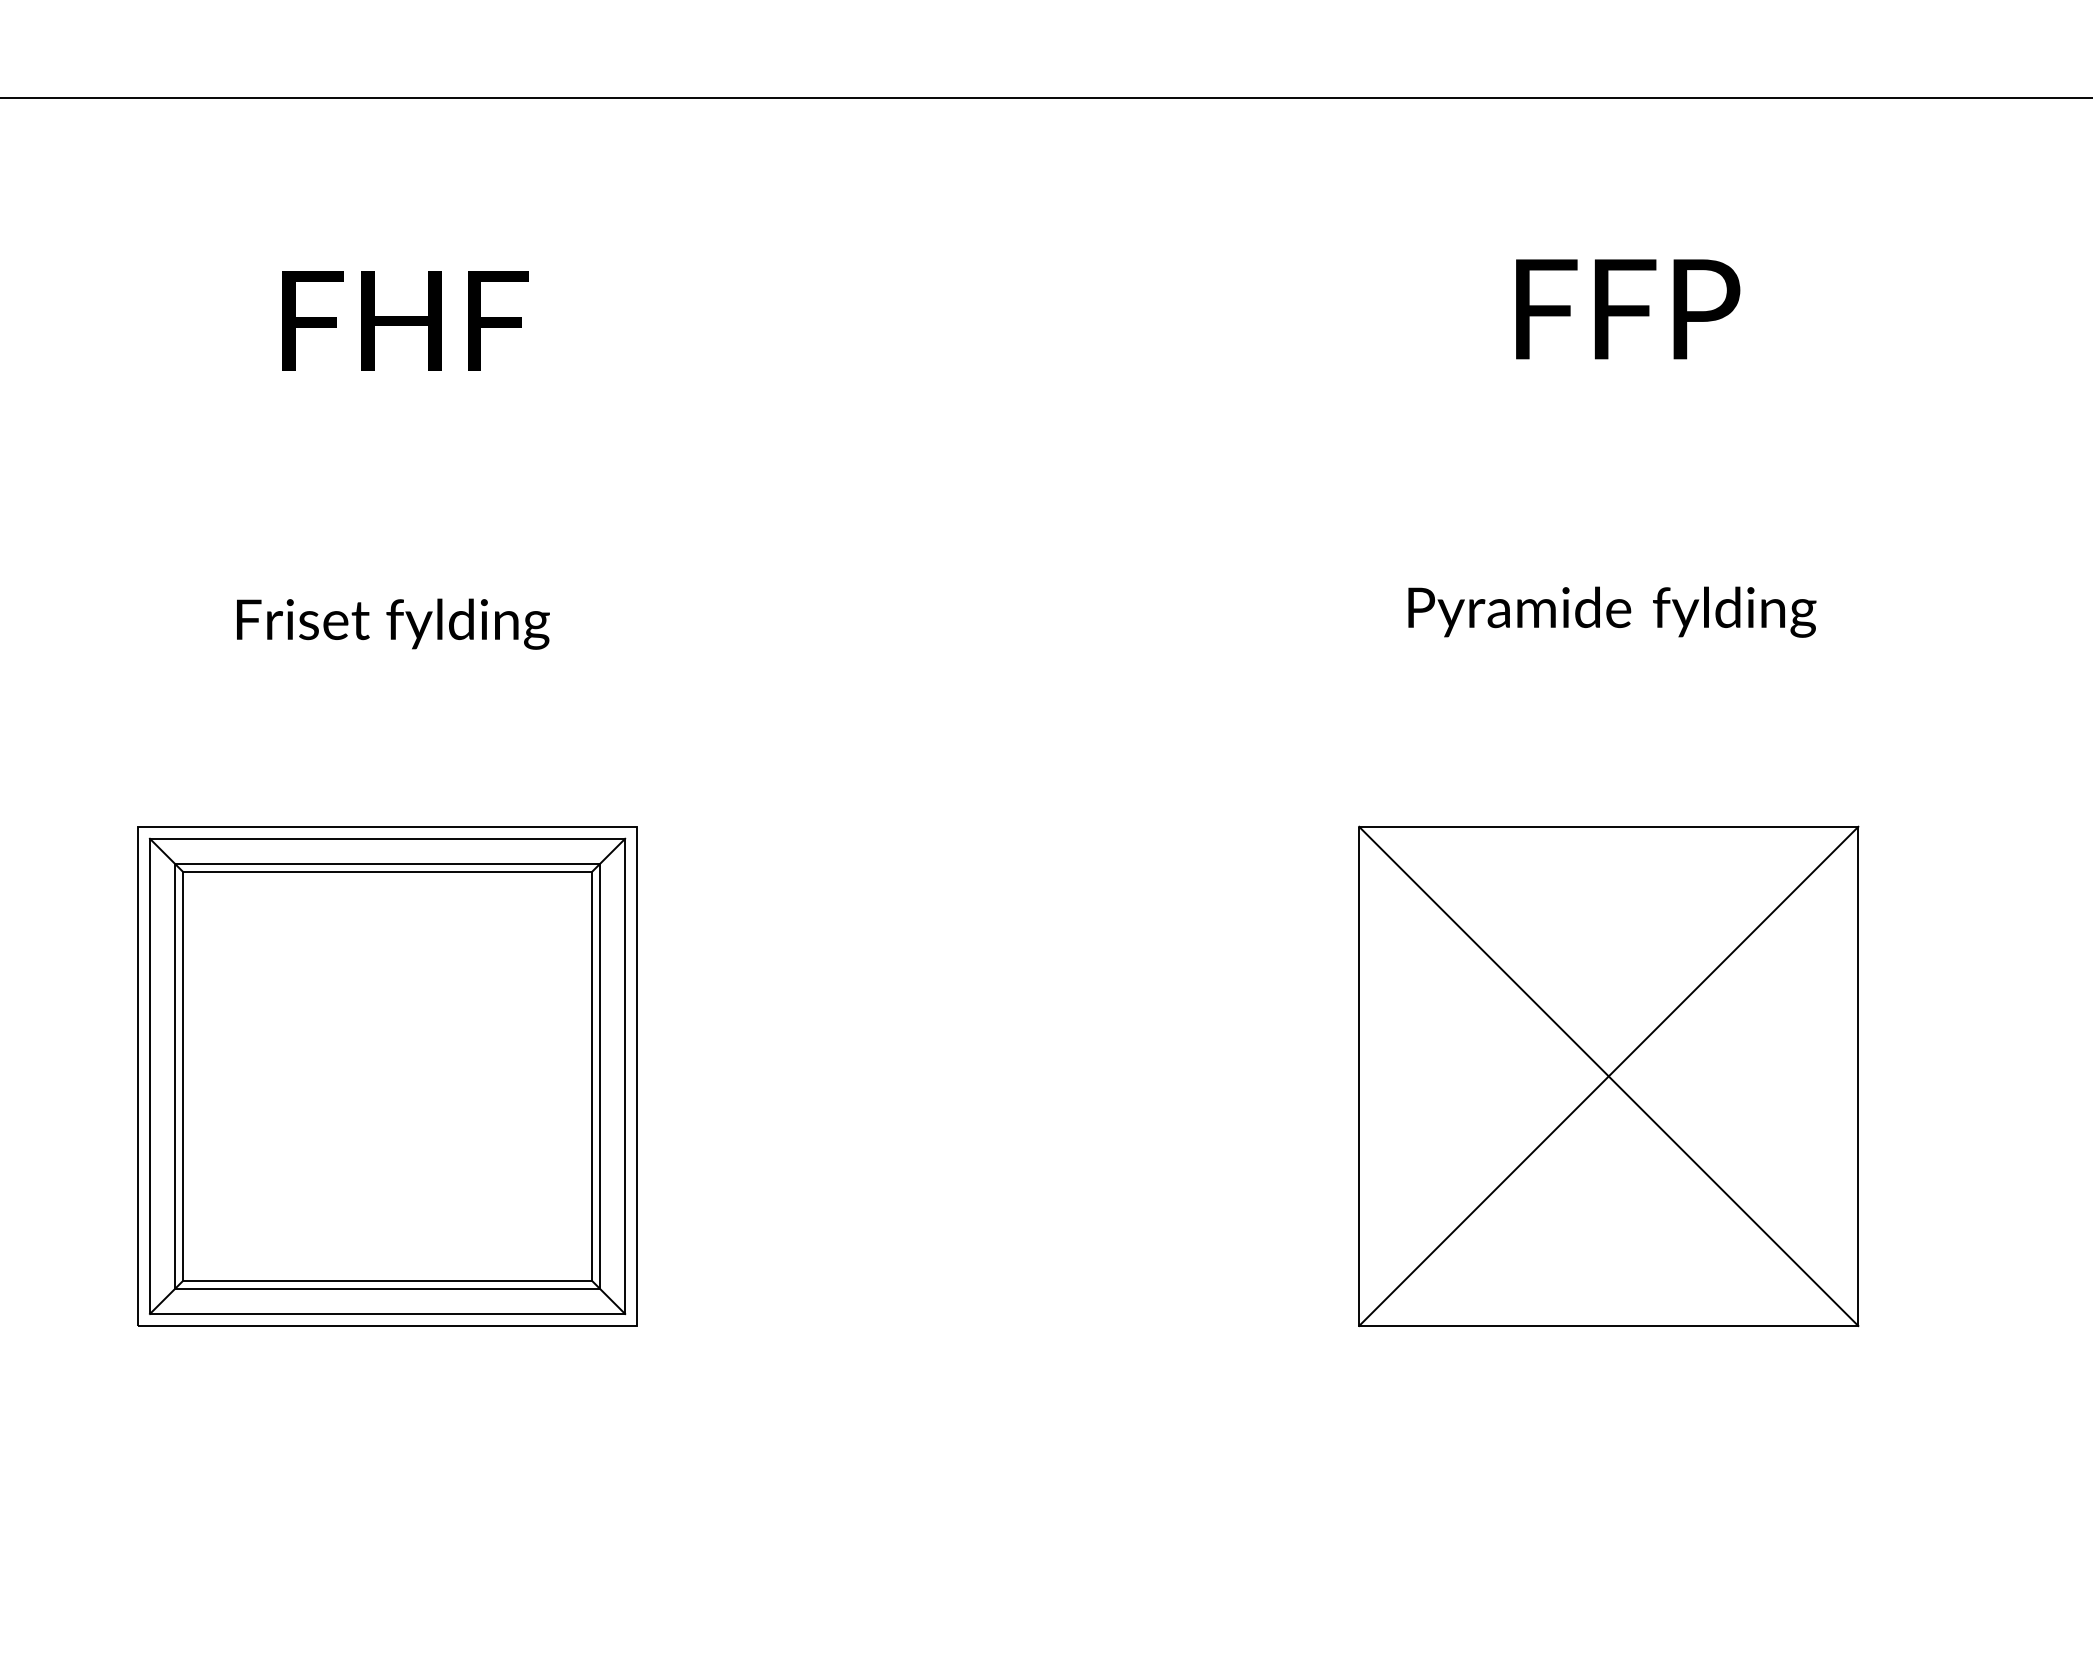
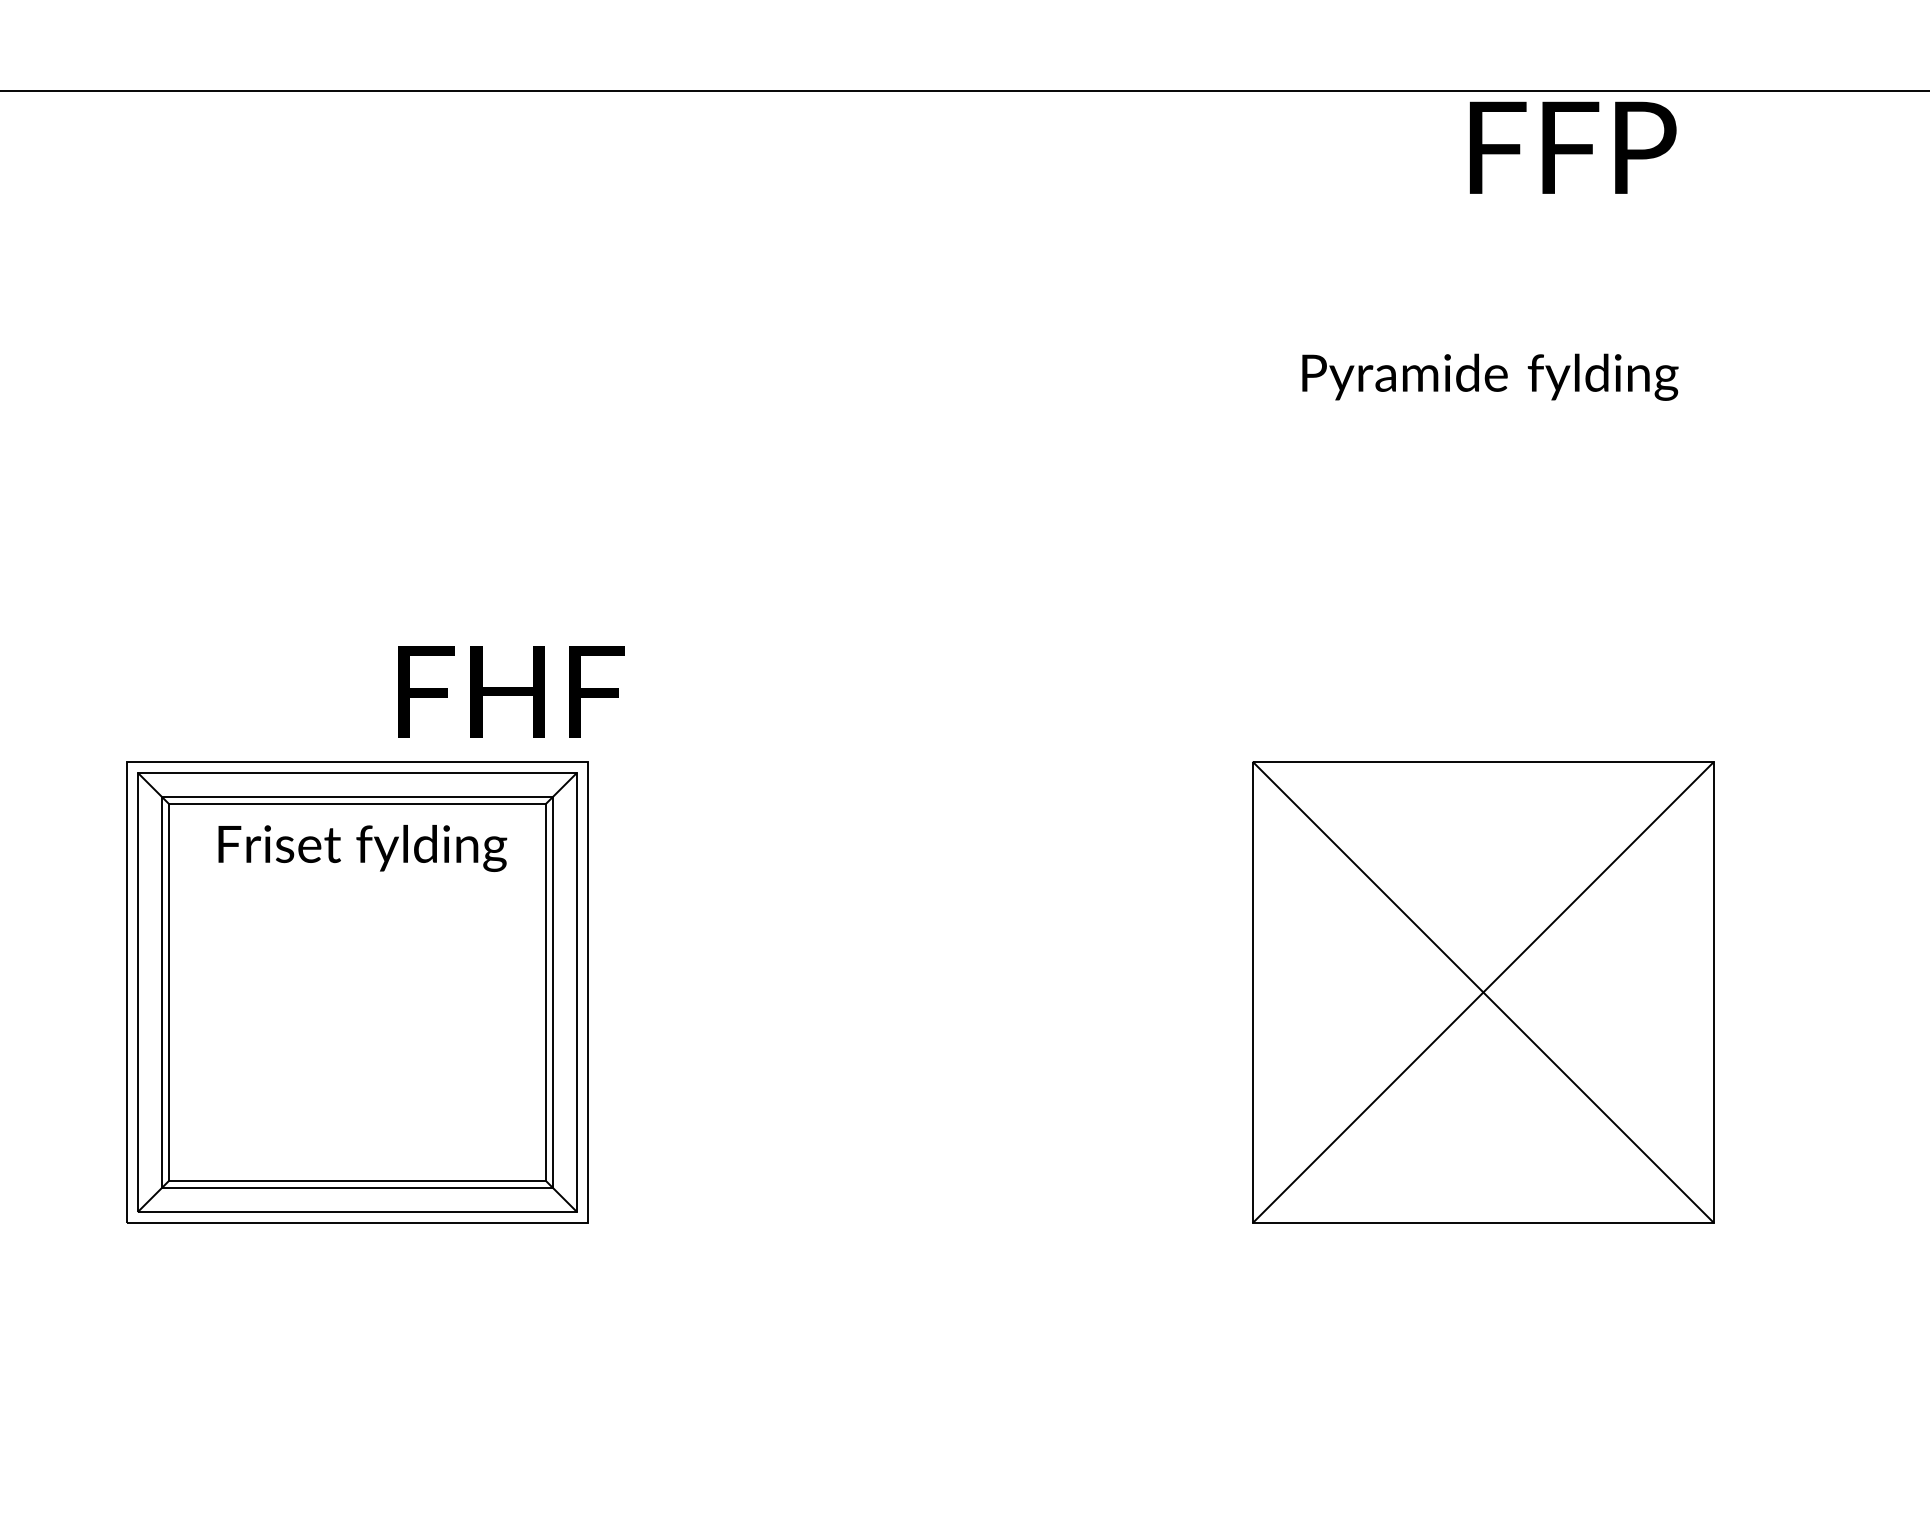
text: (1628, 309) -> (1573, 147), moved
text: (405, 320) -> (511, 691), moved
text: (1612, 611) -> (1490, 376), moved
text: (393, 623) -> (362, 847), moved

